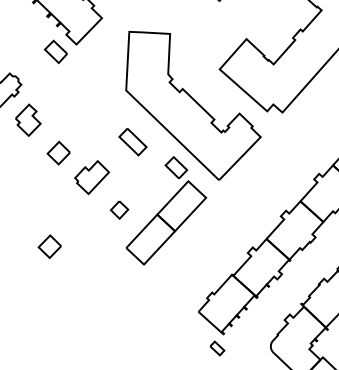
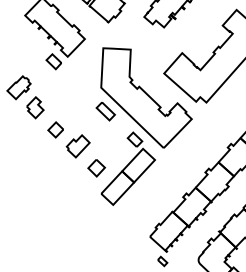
part: (132, 142) -> (105, 111), moved
part: (119, 210) -> (96, 168), size x1.43
part: (49, 246) -> (49, 192), removed

